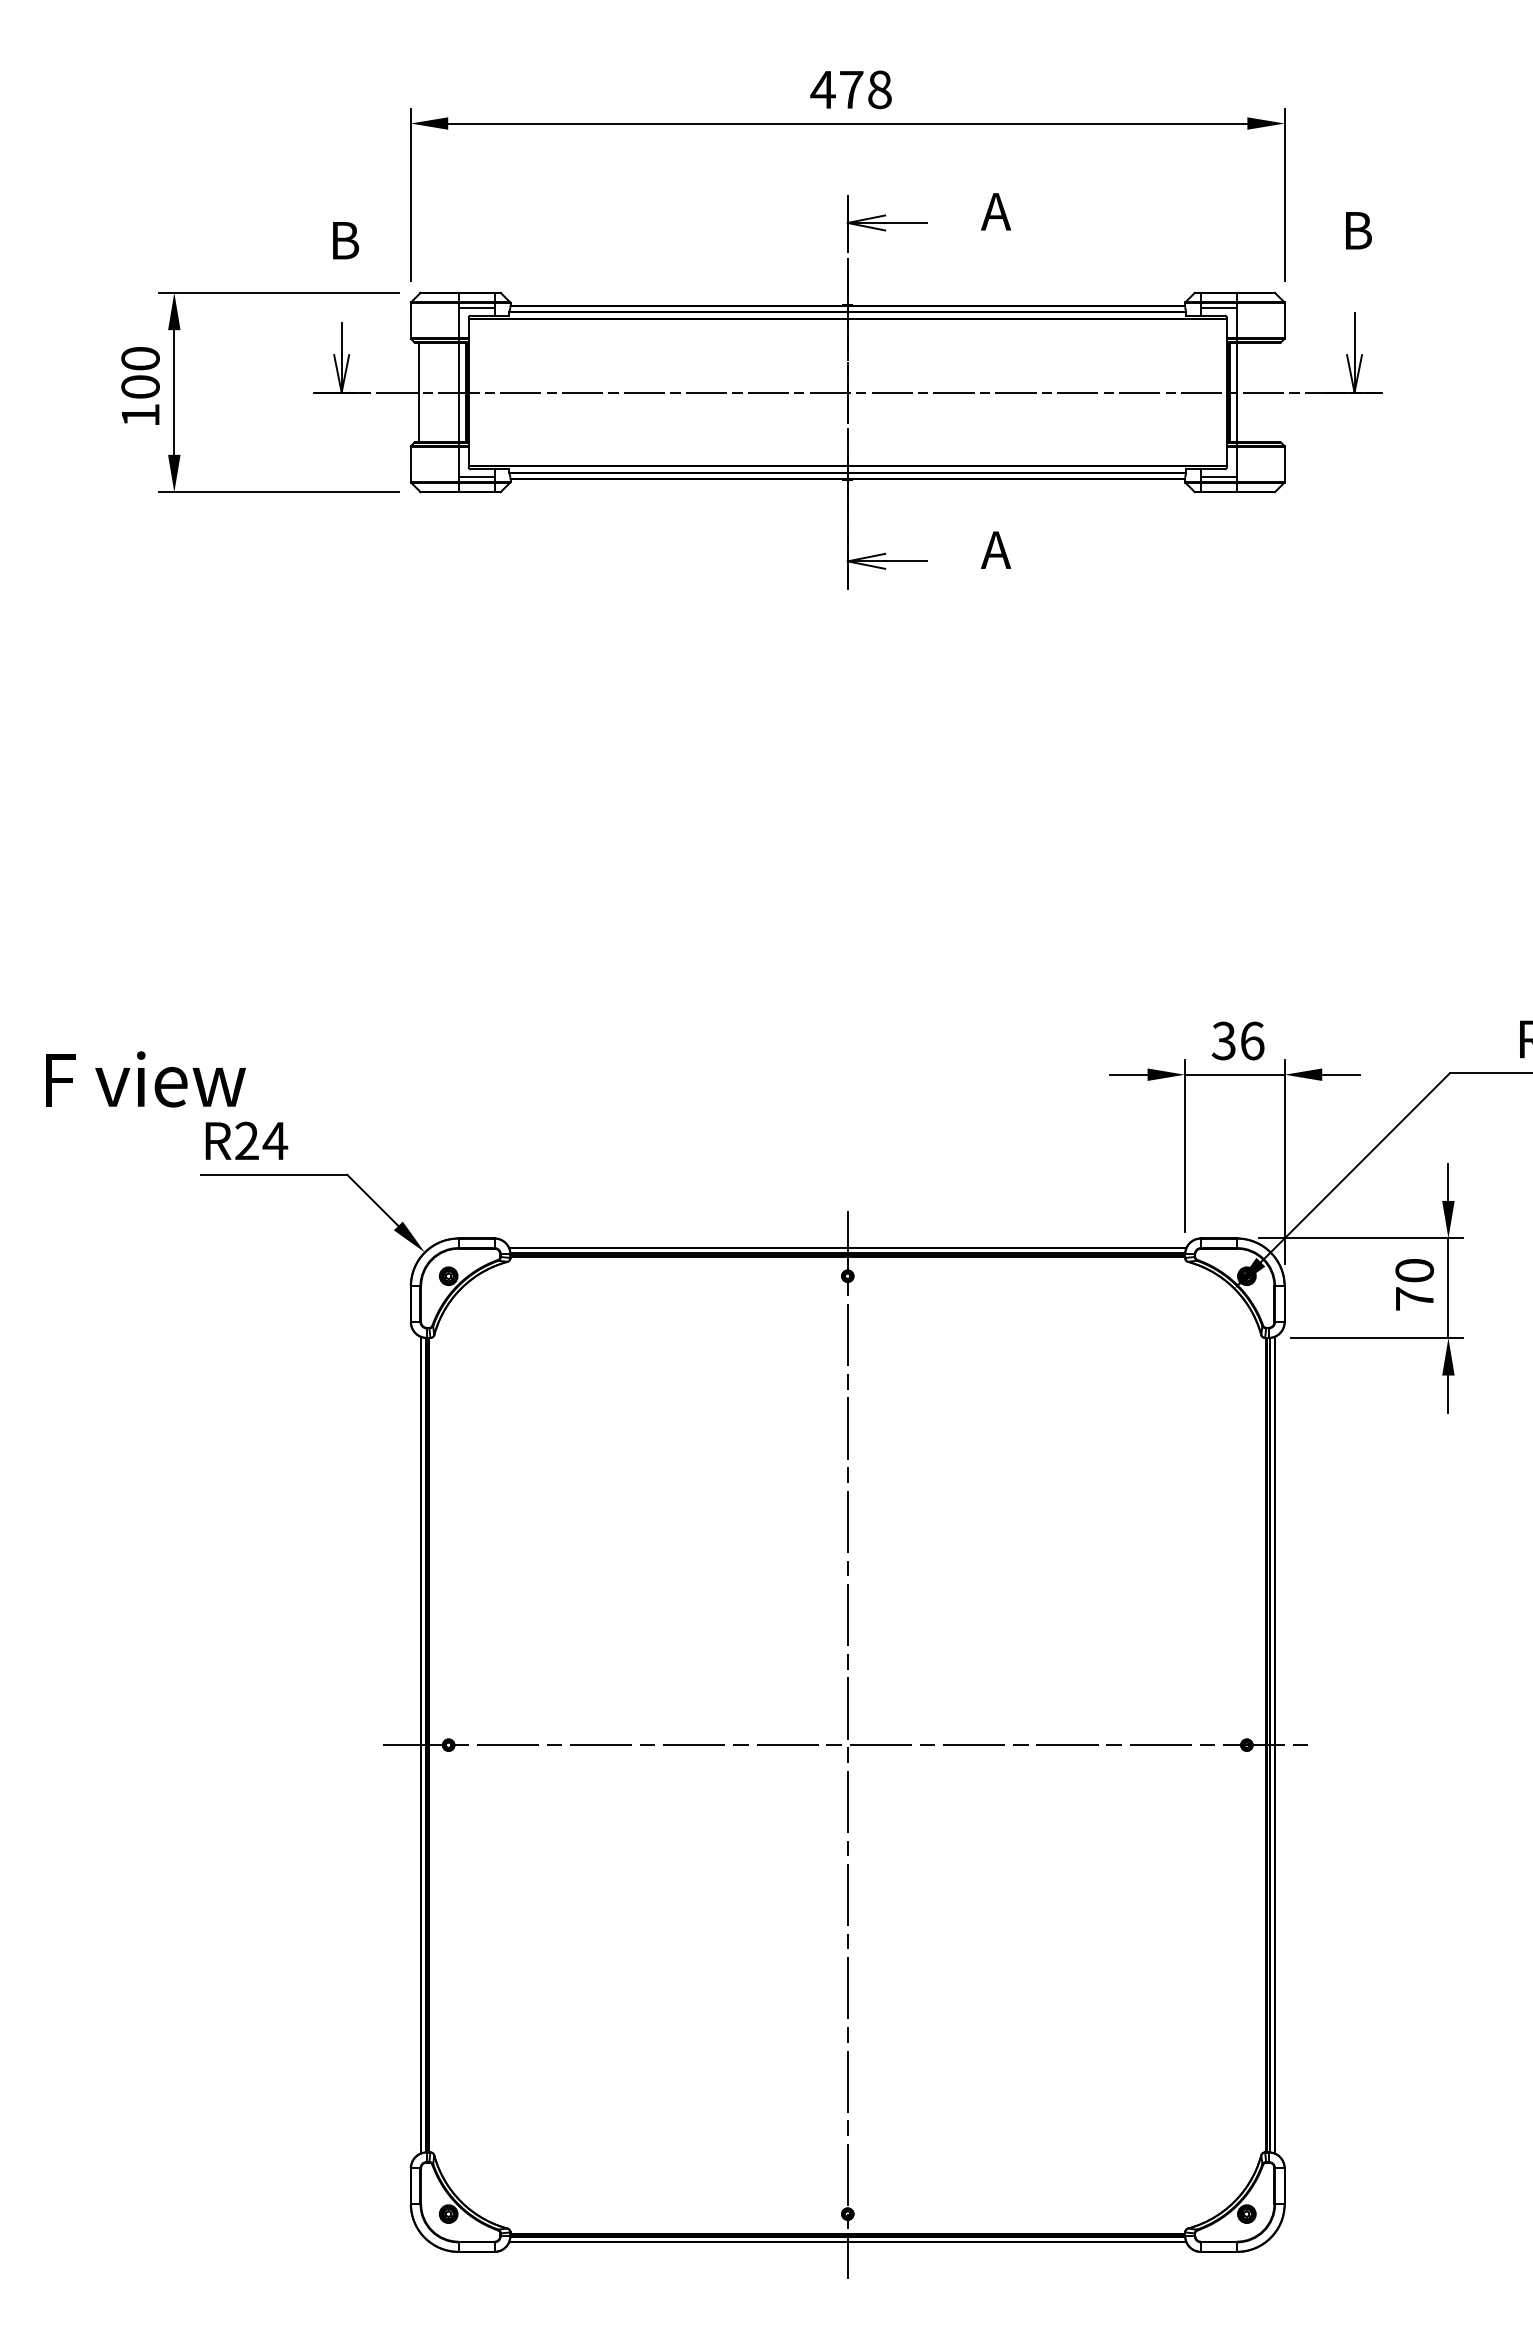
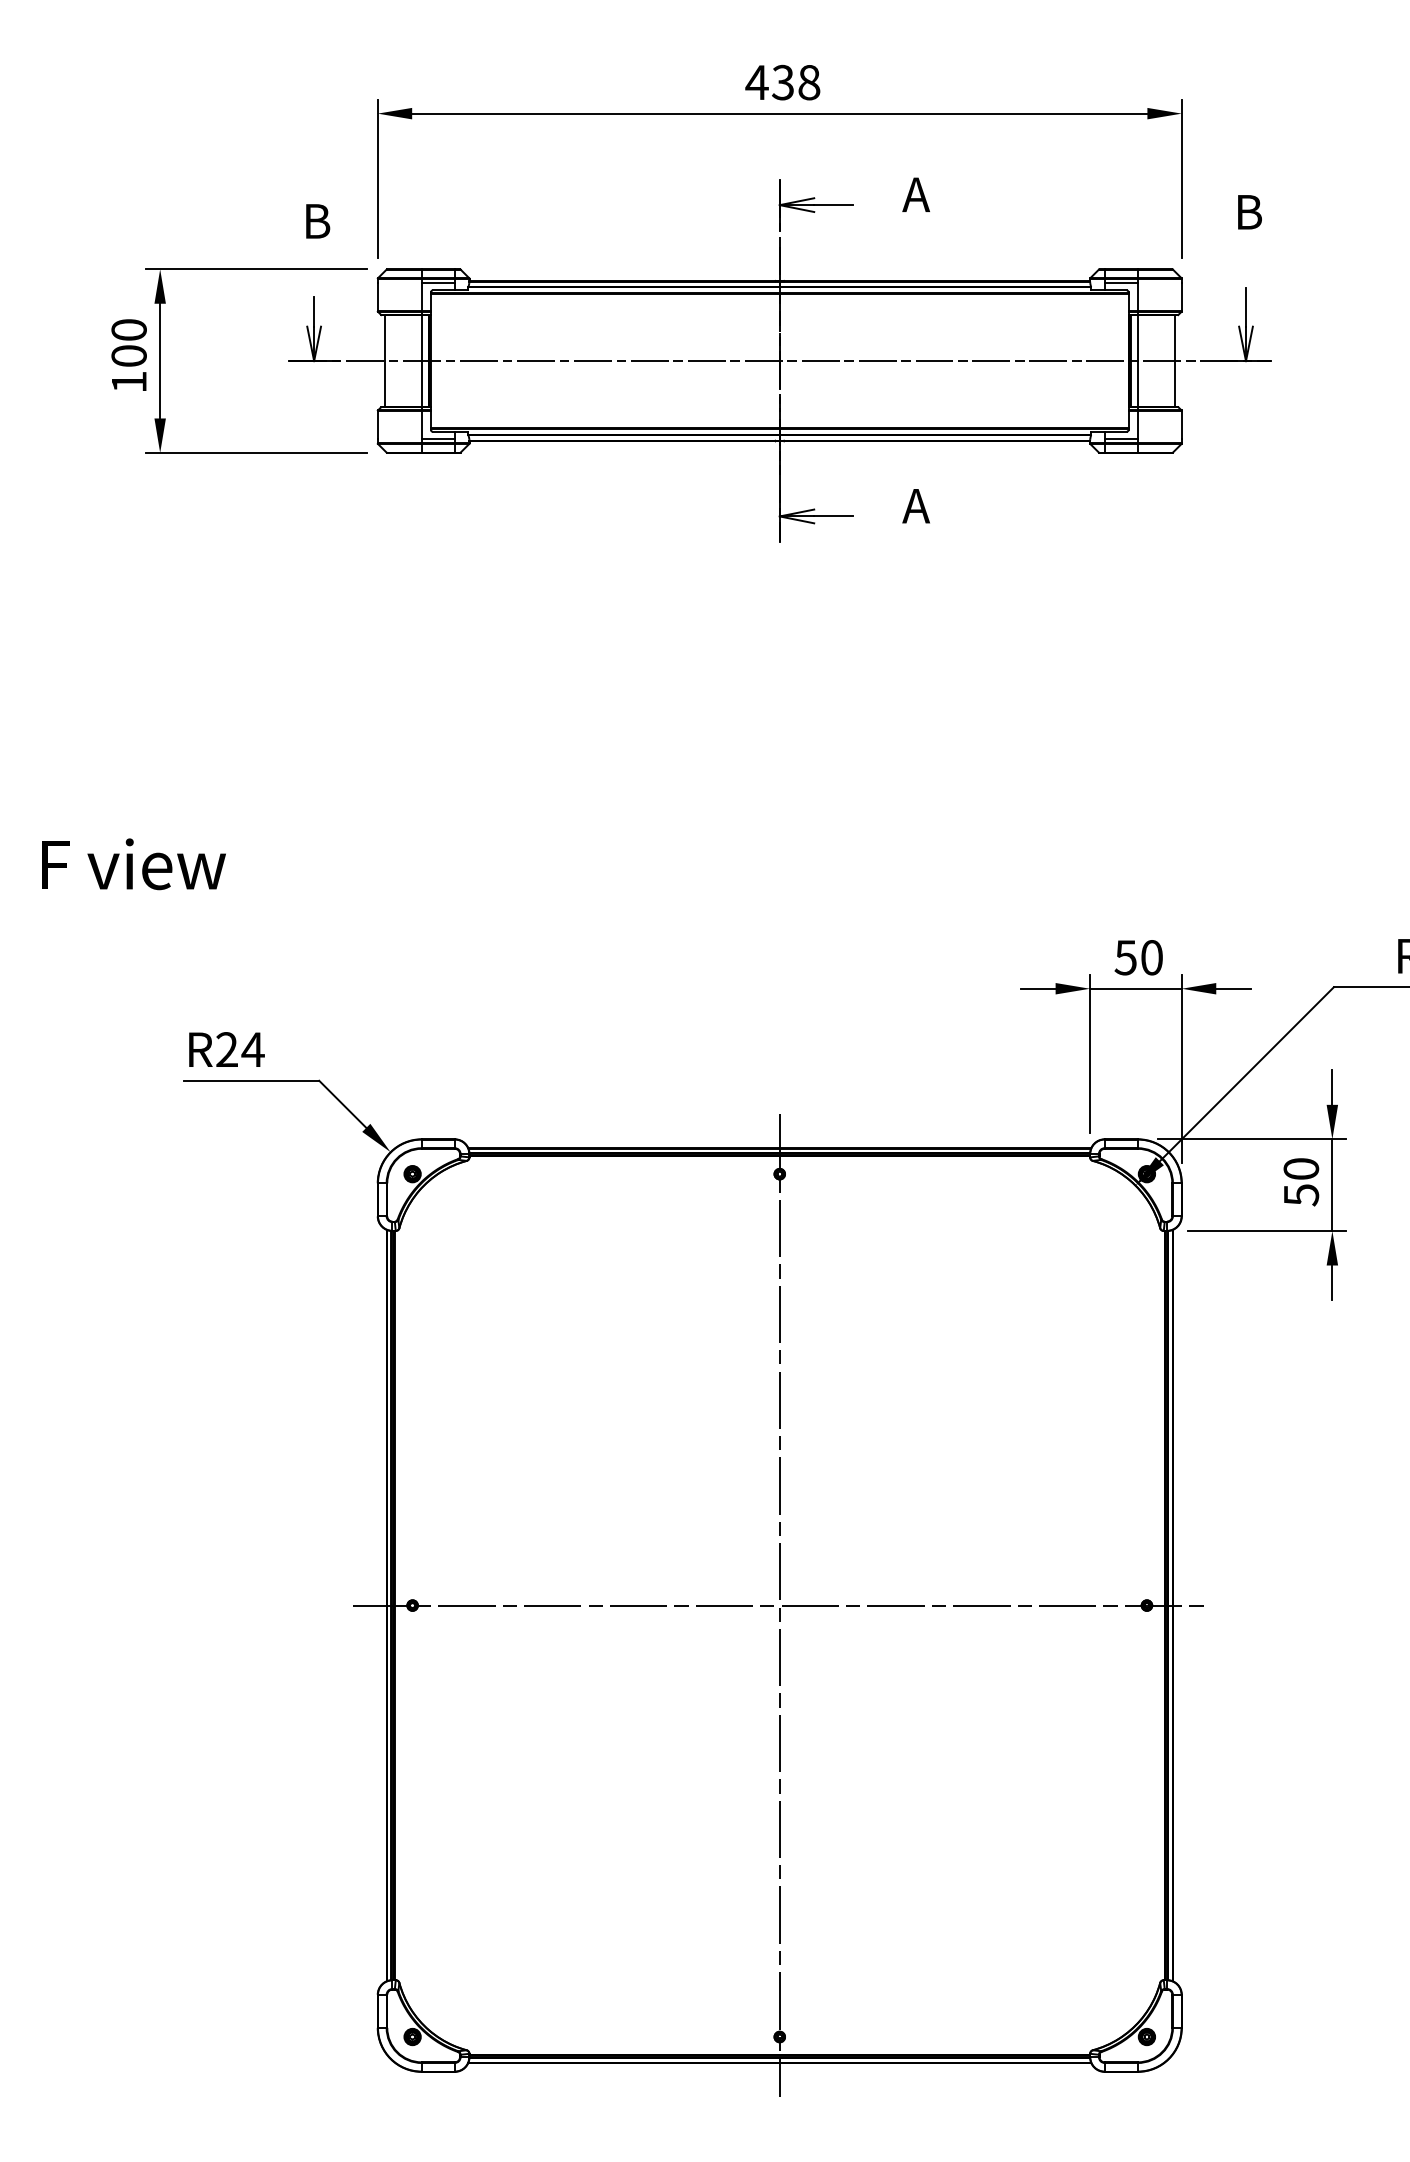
text: (851, 89) -> (783, 82), 478 -> 438
line: (1276, 392) -> (1174, 361), added
text: (1237, 1040) -> (1138, 957), 36 -> 50
text: (145, 1079) -> (133, 864), moved
text: (1415, 1299) -> (1302, 1195), 70 -> 50

